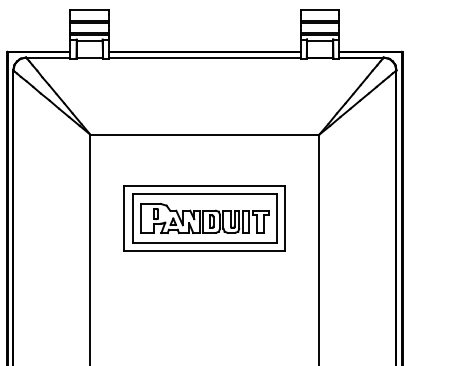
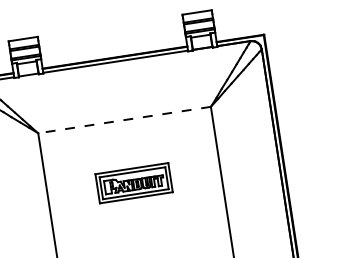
line: (204, 134) -> (124, 119), solid -> dashed
part: (204, 218) -> (133, 183), size x0.6

